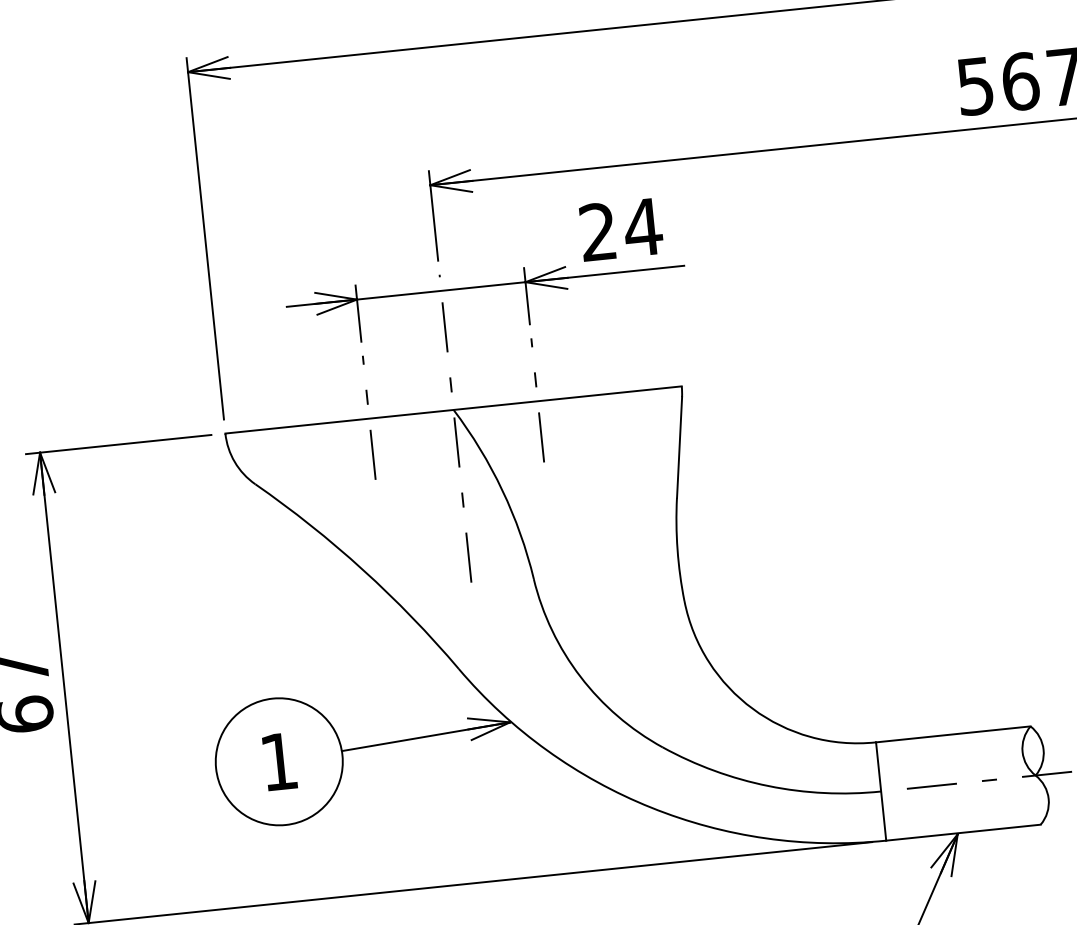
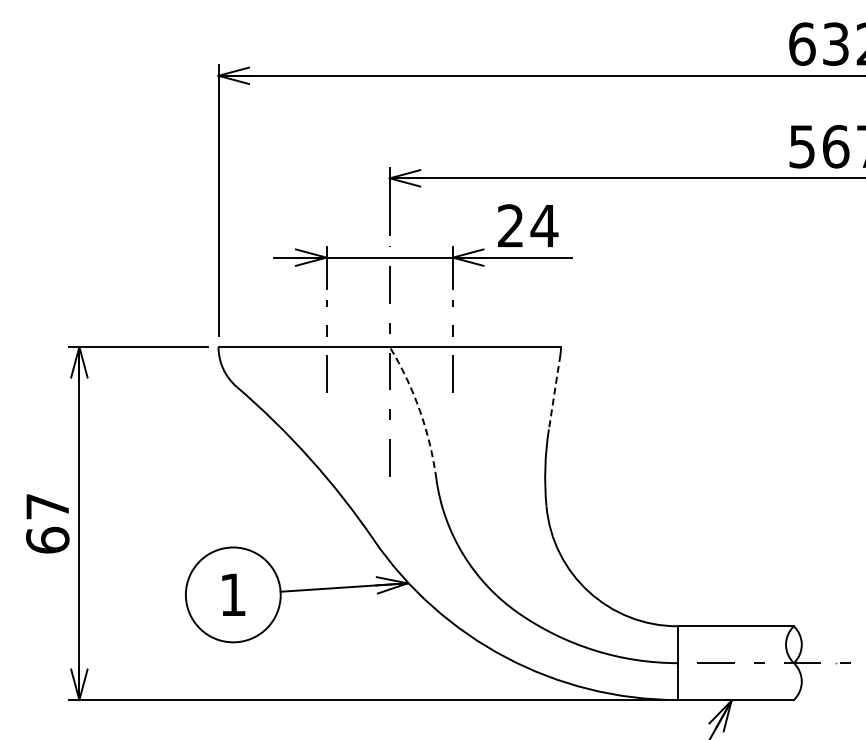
line: (679, 447) -> (554, 392), solid -> dashed
arc: (501, 490) -> (419, 410), solid -> dashed

